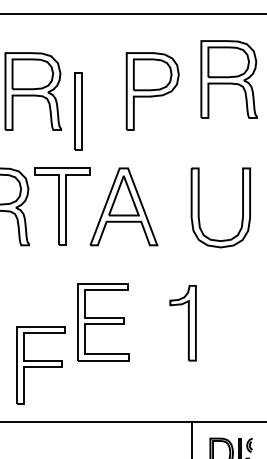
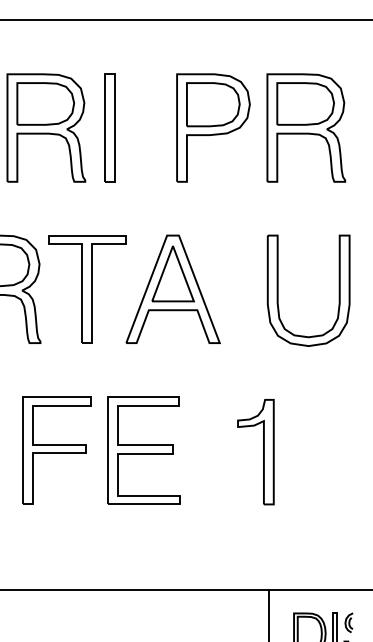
part: (228, 79) -> (305, 127), moved
part: (78, 111) -> (109, 127), moved
part: (40, 365) -> (56, 451), moved

